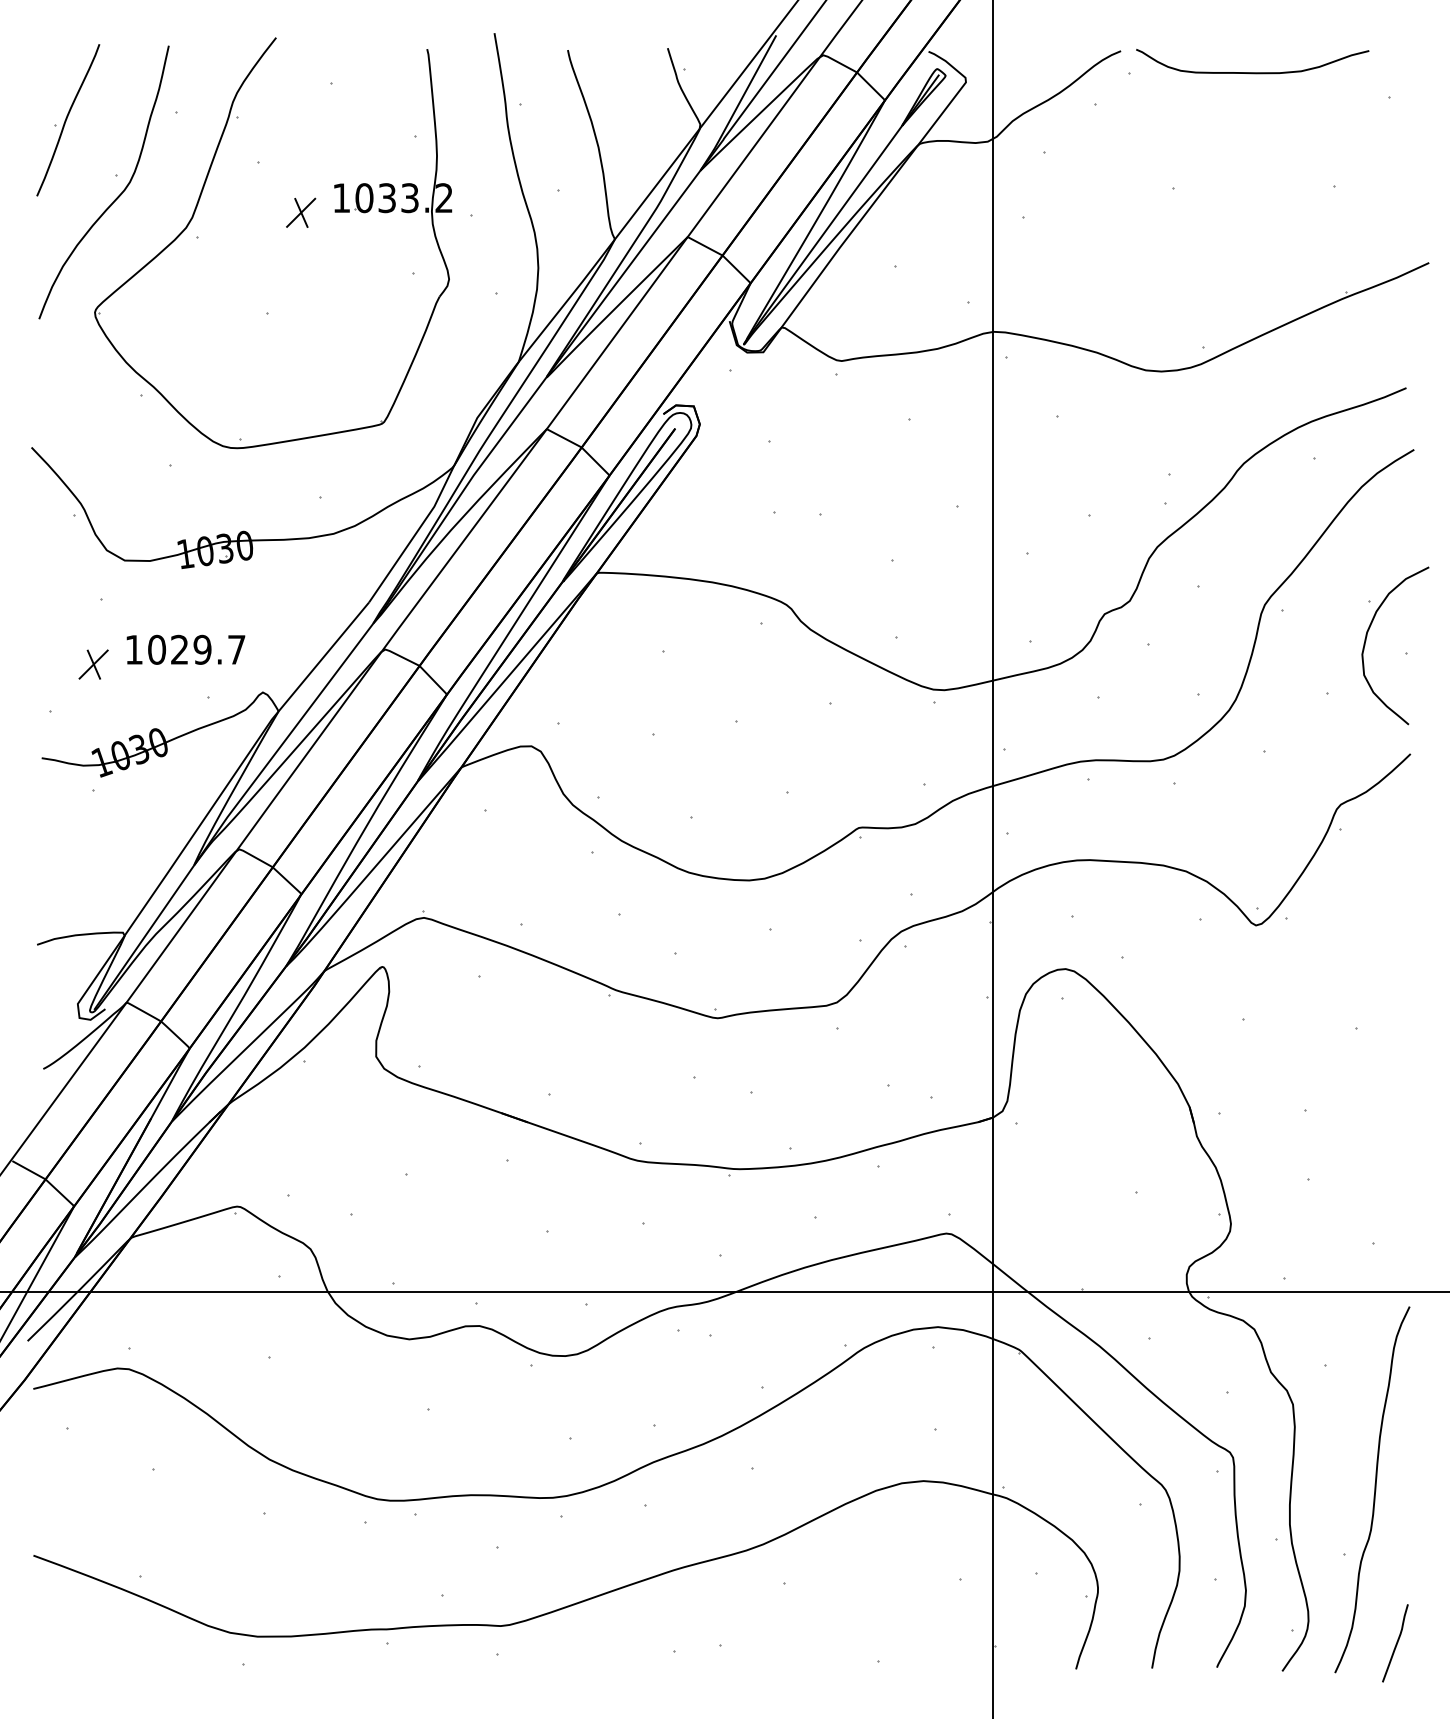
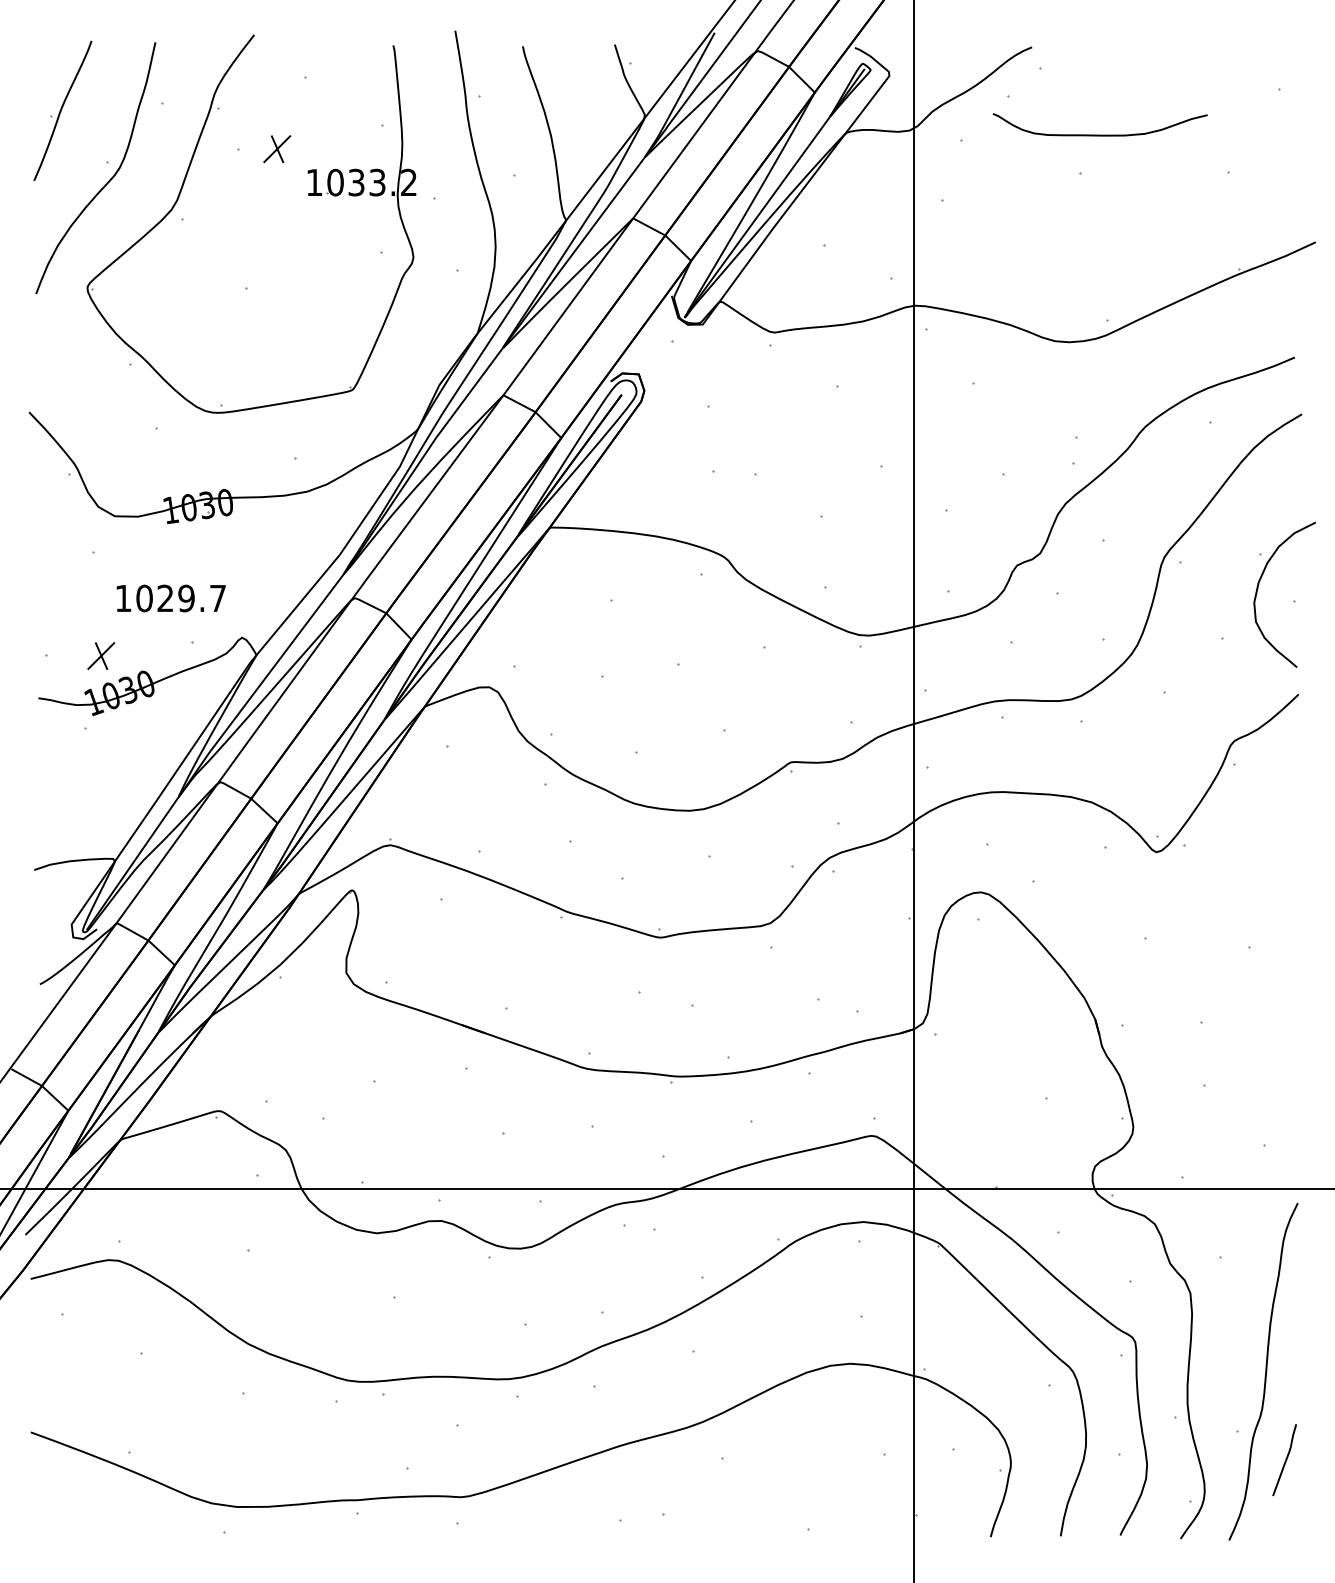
curve: (1252, 72) -> (1100, 134), moved
part: (301, 213) -> (277, 149), moved
part: (93, 663) -> (101, 655), moved
curve: (1396, 1643) -> (1285, 1460), moved

